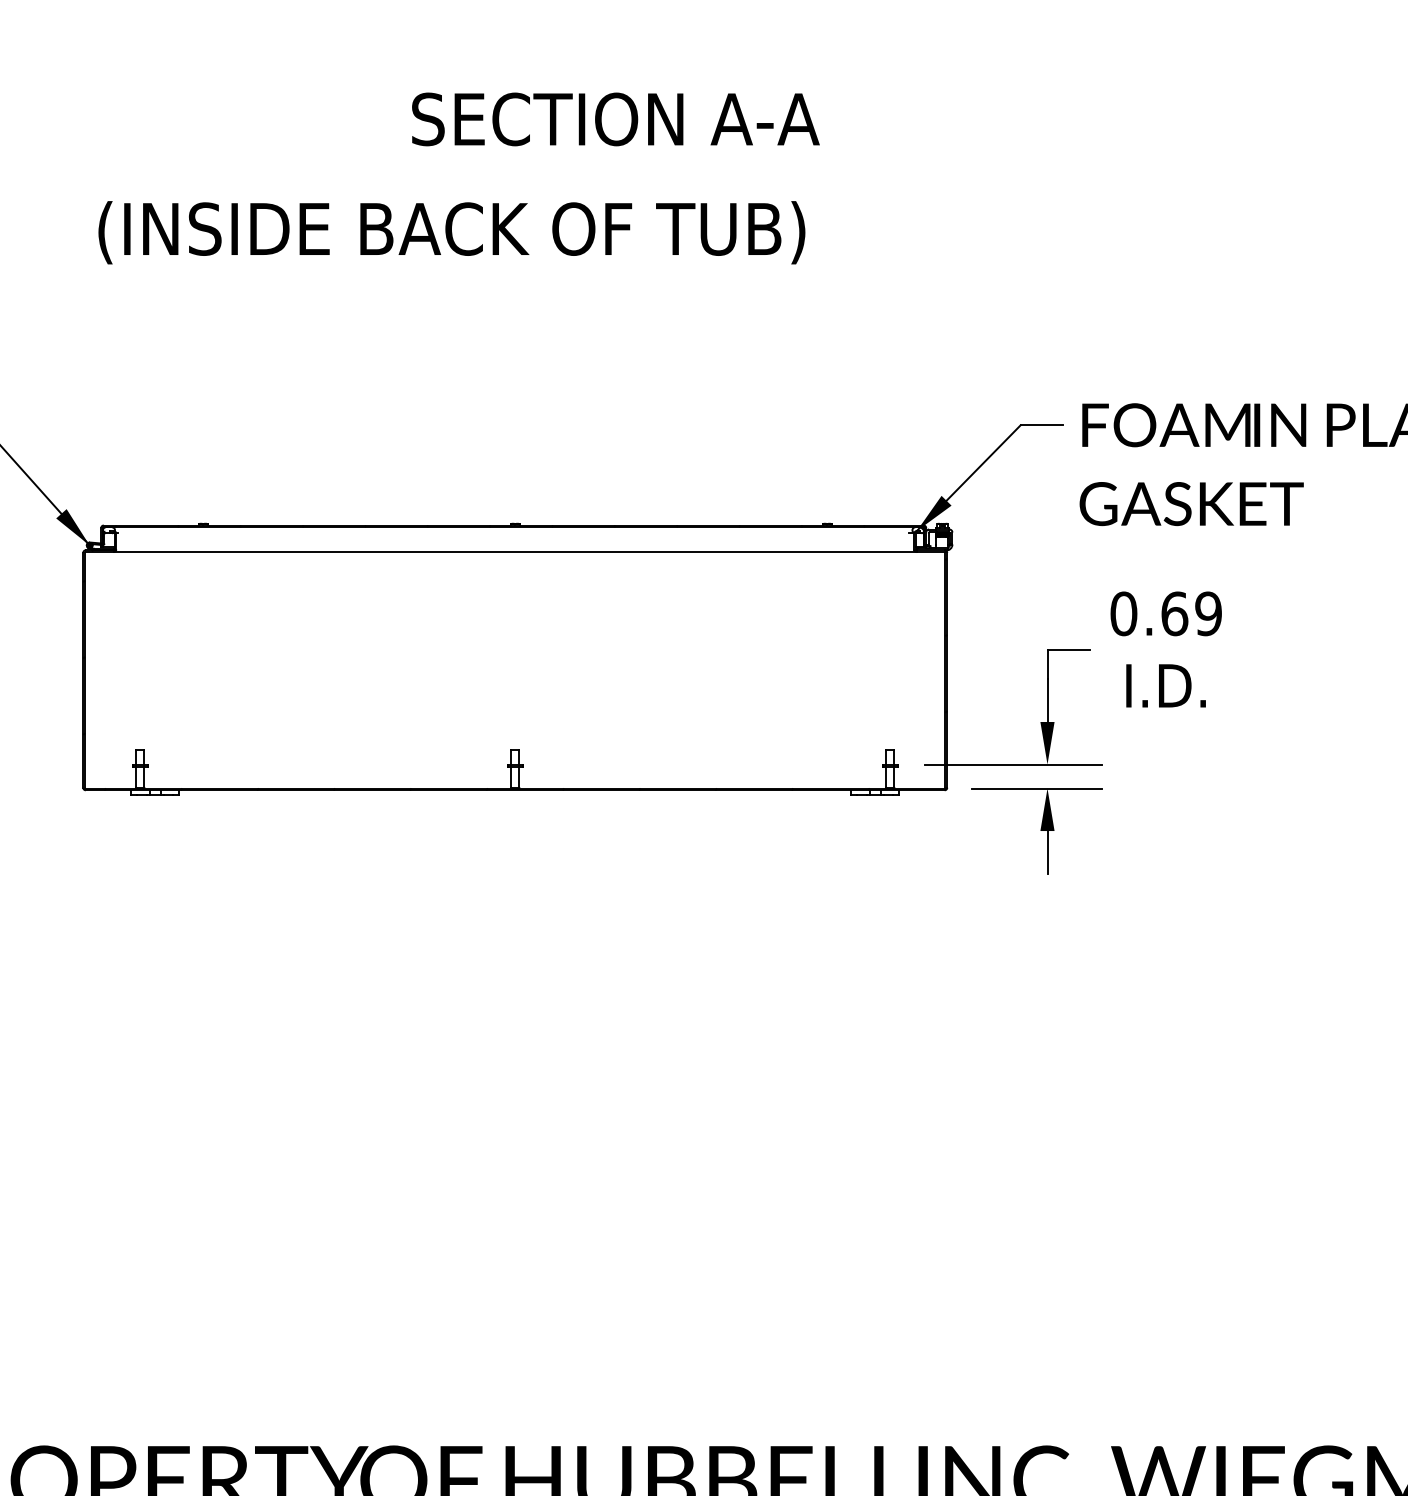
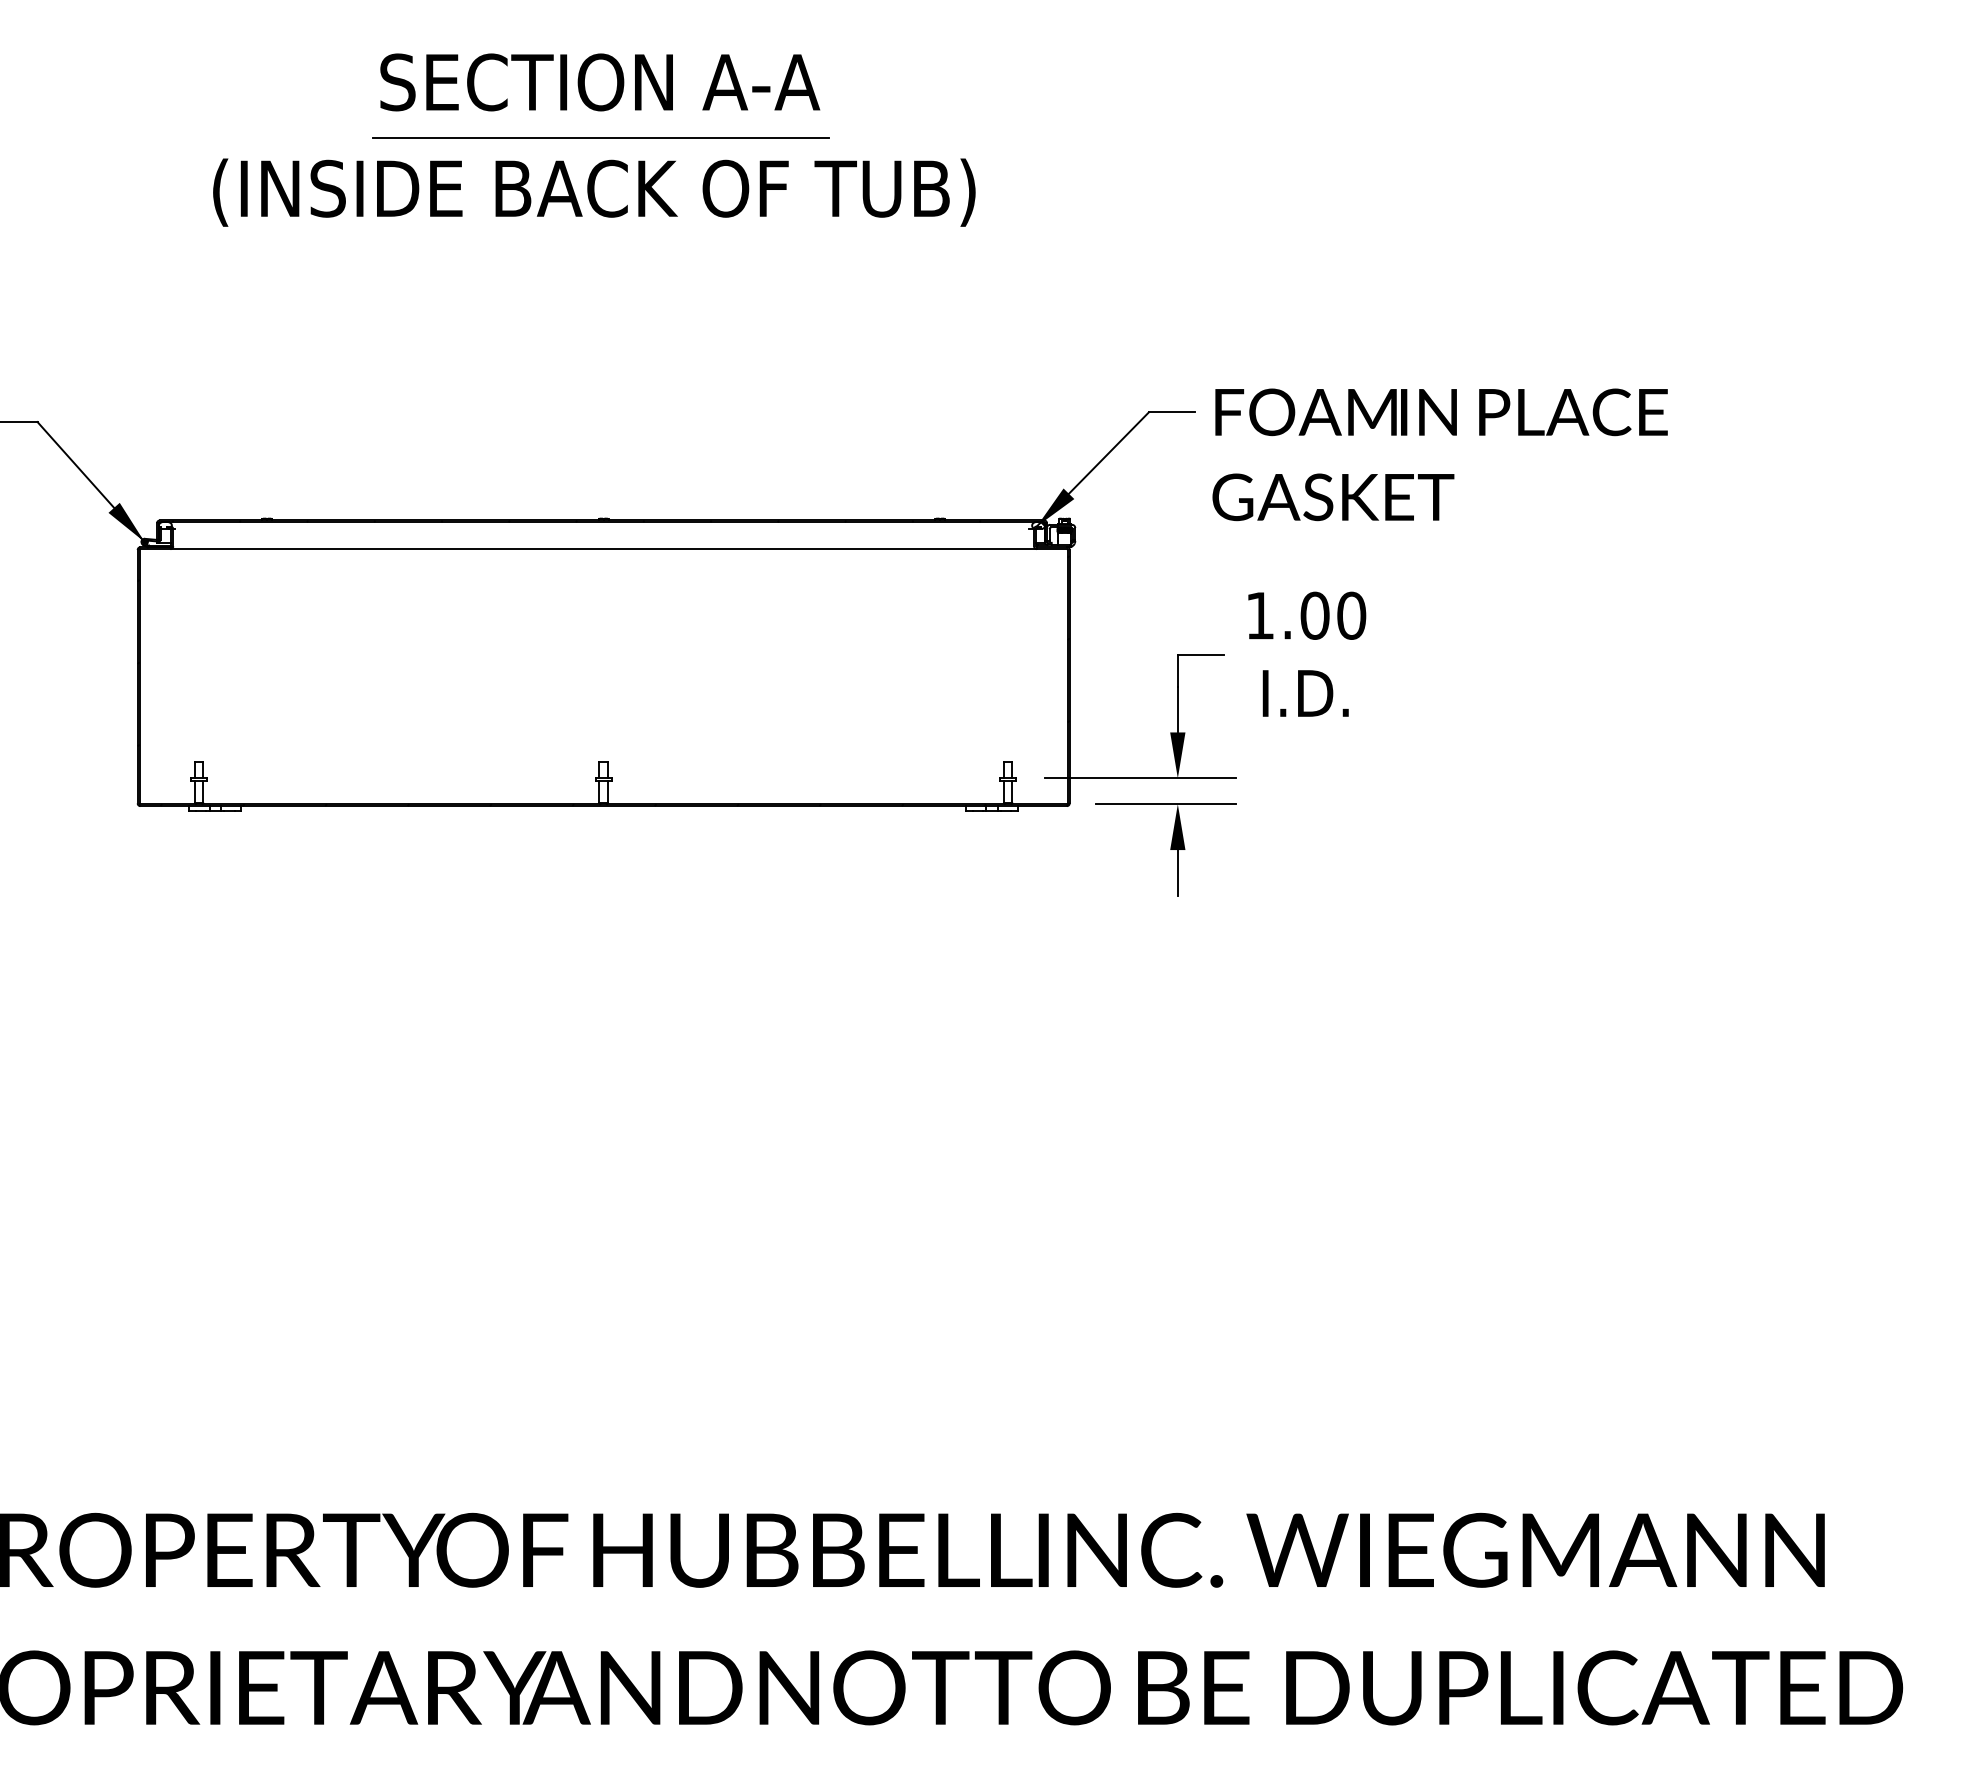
text: (616, 119) -> (600, 82), moved
line: (512, 170) -> (600, 137), added
text: (452, 232) -> (594, 192), moved
text: (1165, 613) -> (1305, 615), 0.69 -> 1.00

